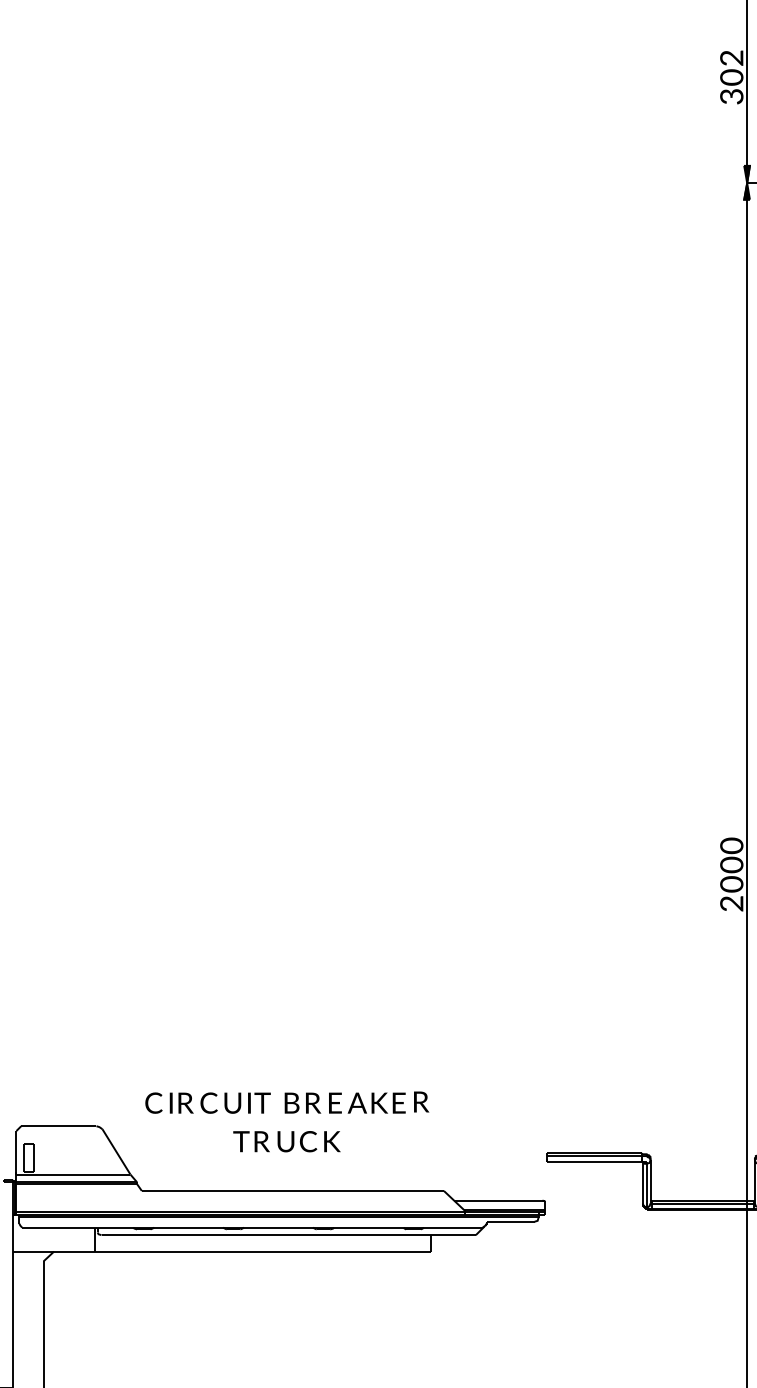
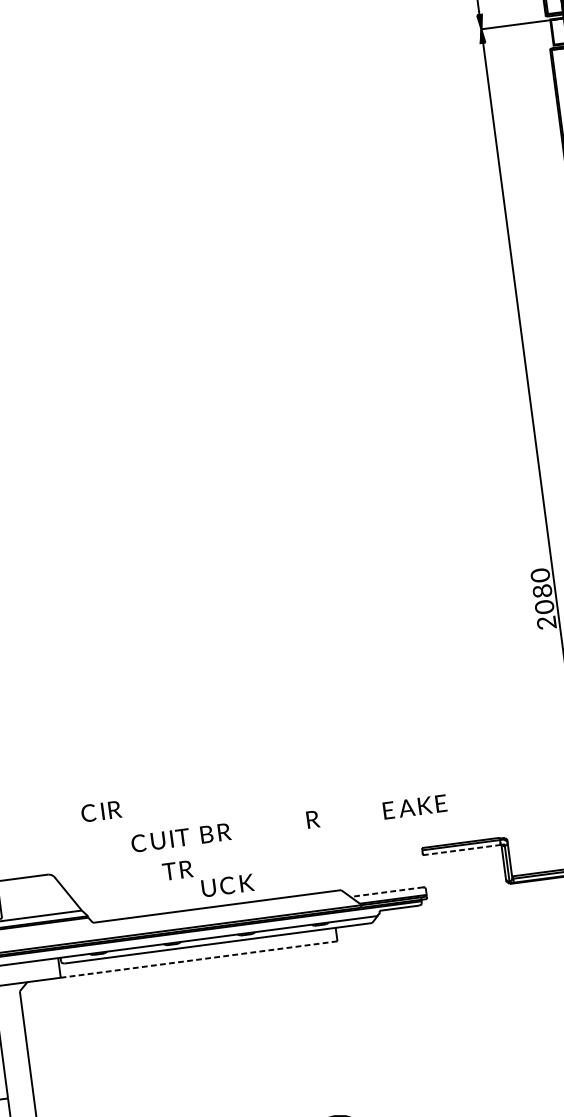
text: (732, 864) -> (543, 590), 0 -> 8
text: (169, 1102) -> (101, 811), moved
text: (367, 1102) -> (415, 806), moved
text: (308, 1141) -> (227, 885), moved
line: (595, 1162) -> (462, 850), solid -> dashed
line: (497, 1200) -> (386, 892), solid -> dashed
line: (262, 1251) -> (198, 959), solid -> dashed

